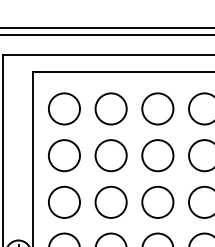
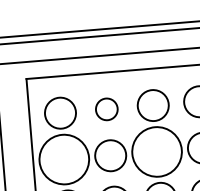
circle: (110, 108) -> (106, 108), size x0.7
circle: (64, 155) -> (64, 159), size x1.6
circle: (157, 155) -> (156, 151), size x1.6

